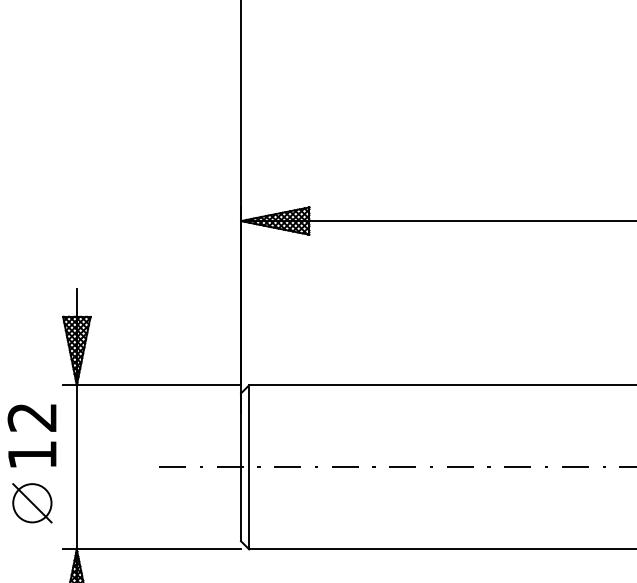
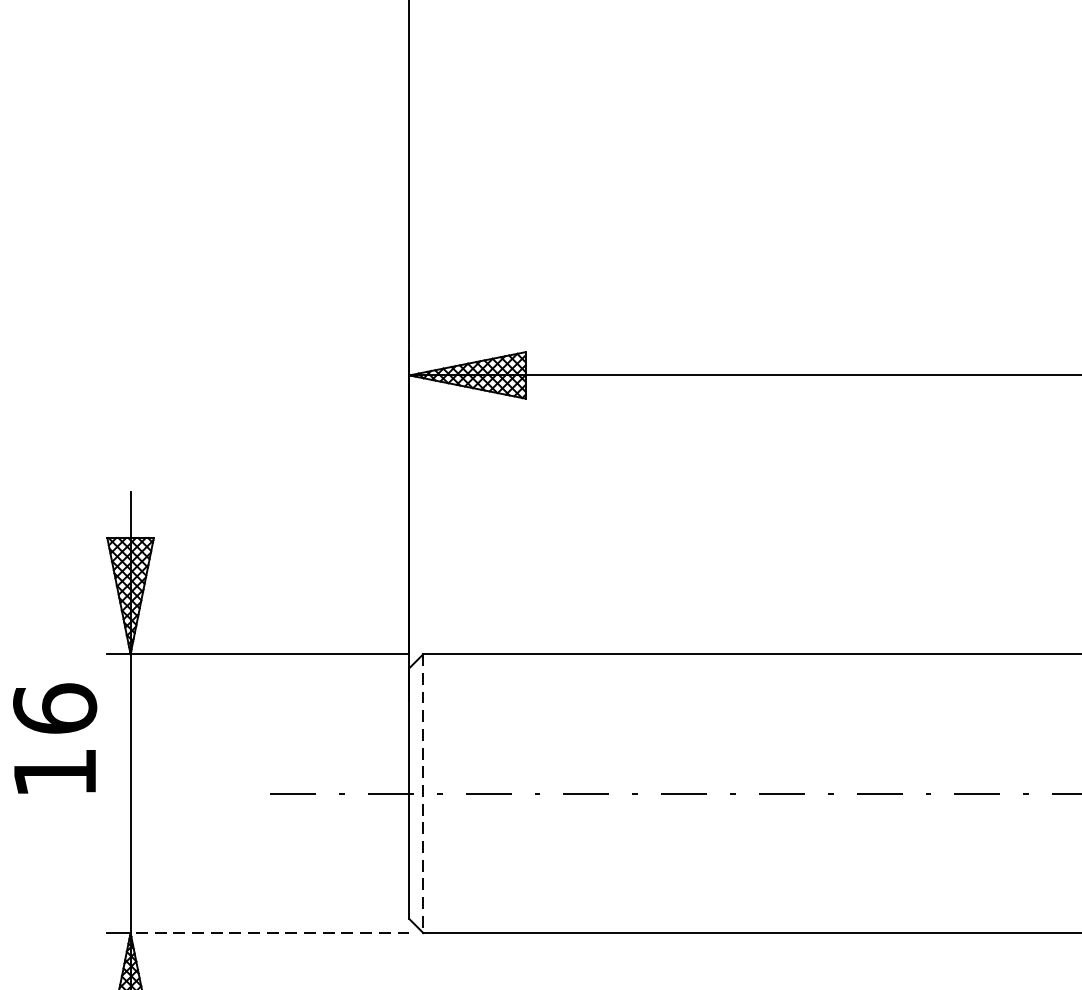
text: (32, 416) -> (55, 707), 12 -> 16
line: (249, 467) -> (423, 793), solid -> dashed
part: (32, 503) -> (55, 855), removed
line: (158, 549) -> (269, 933), solid -> dashed

